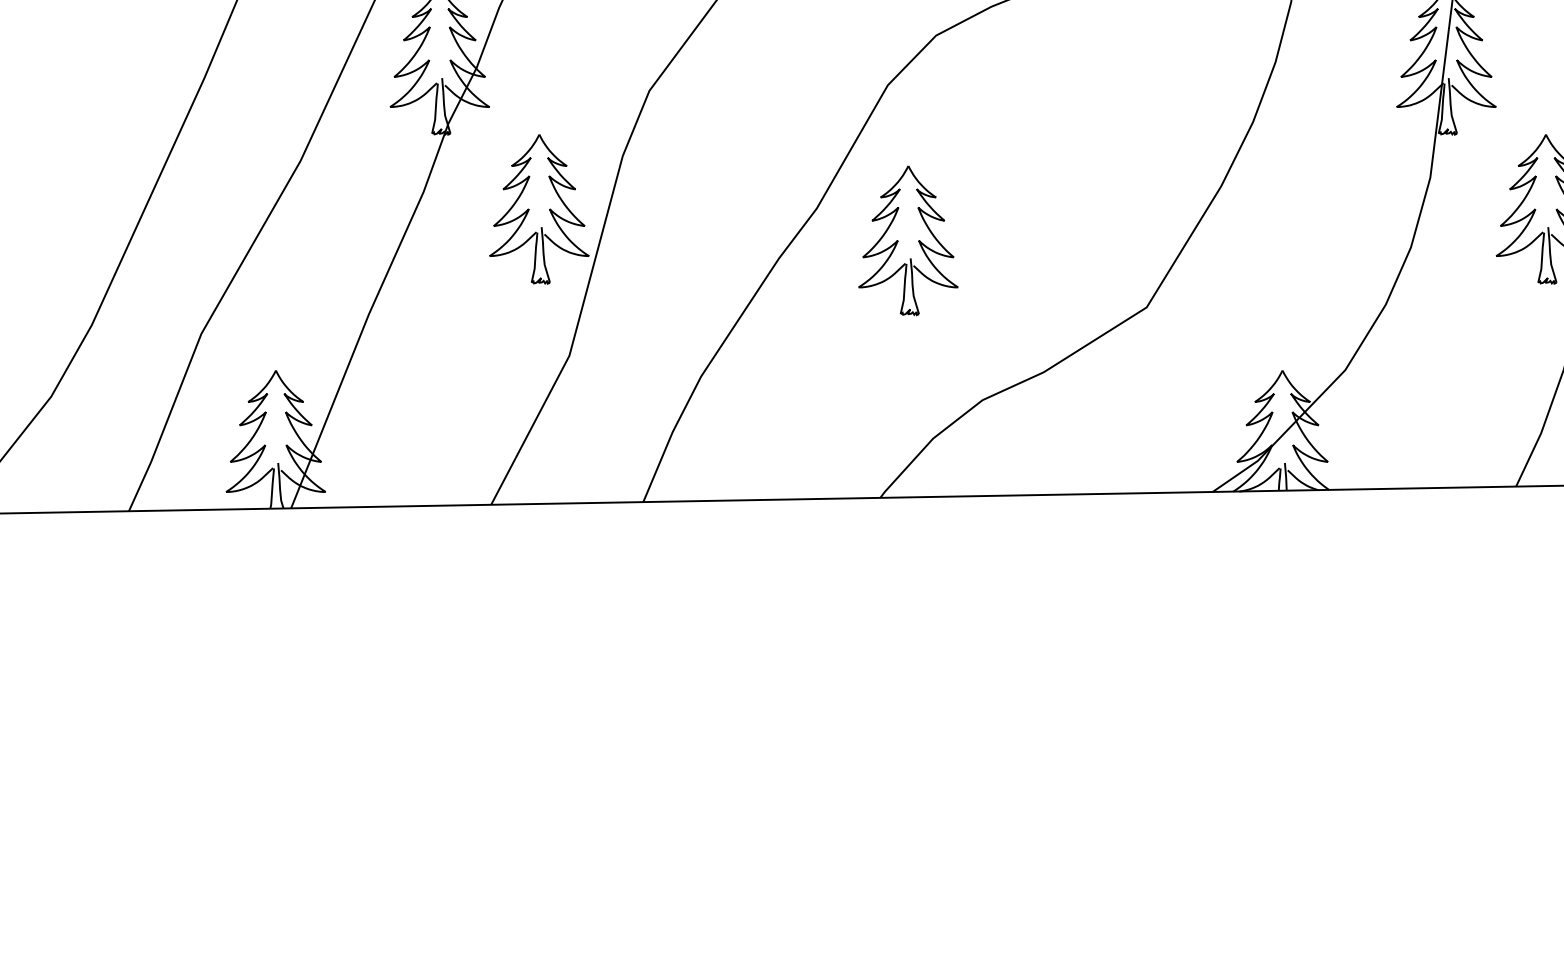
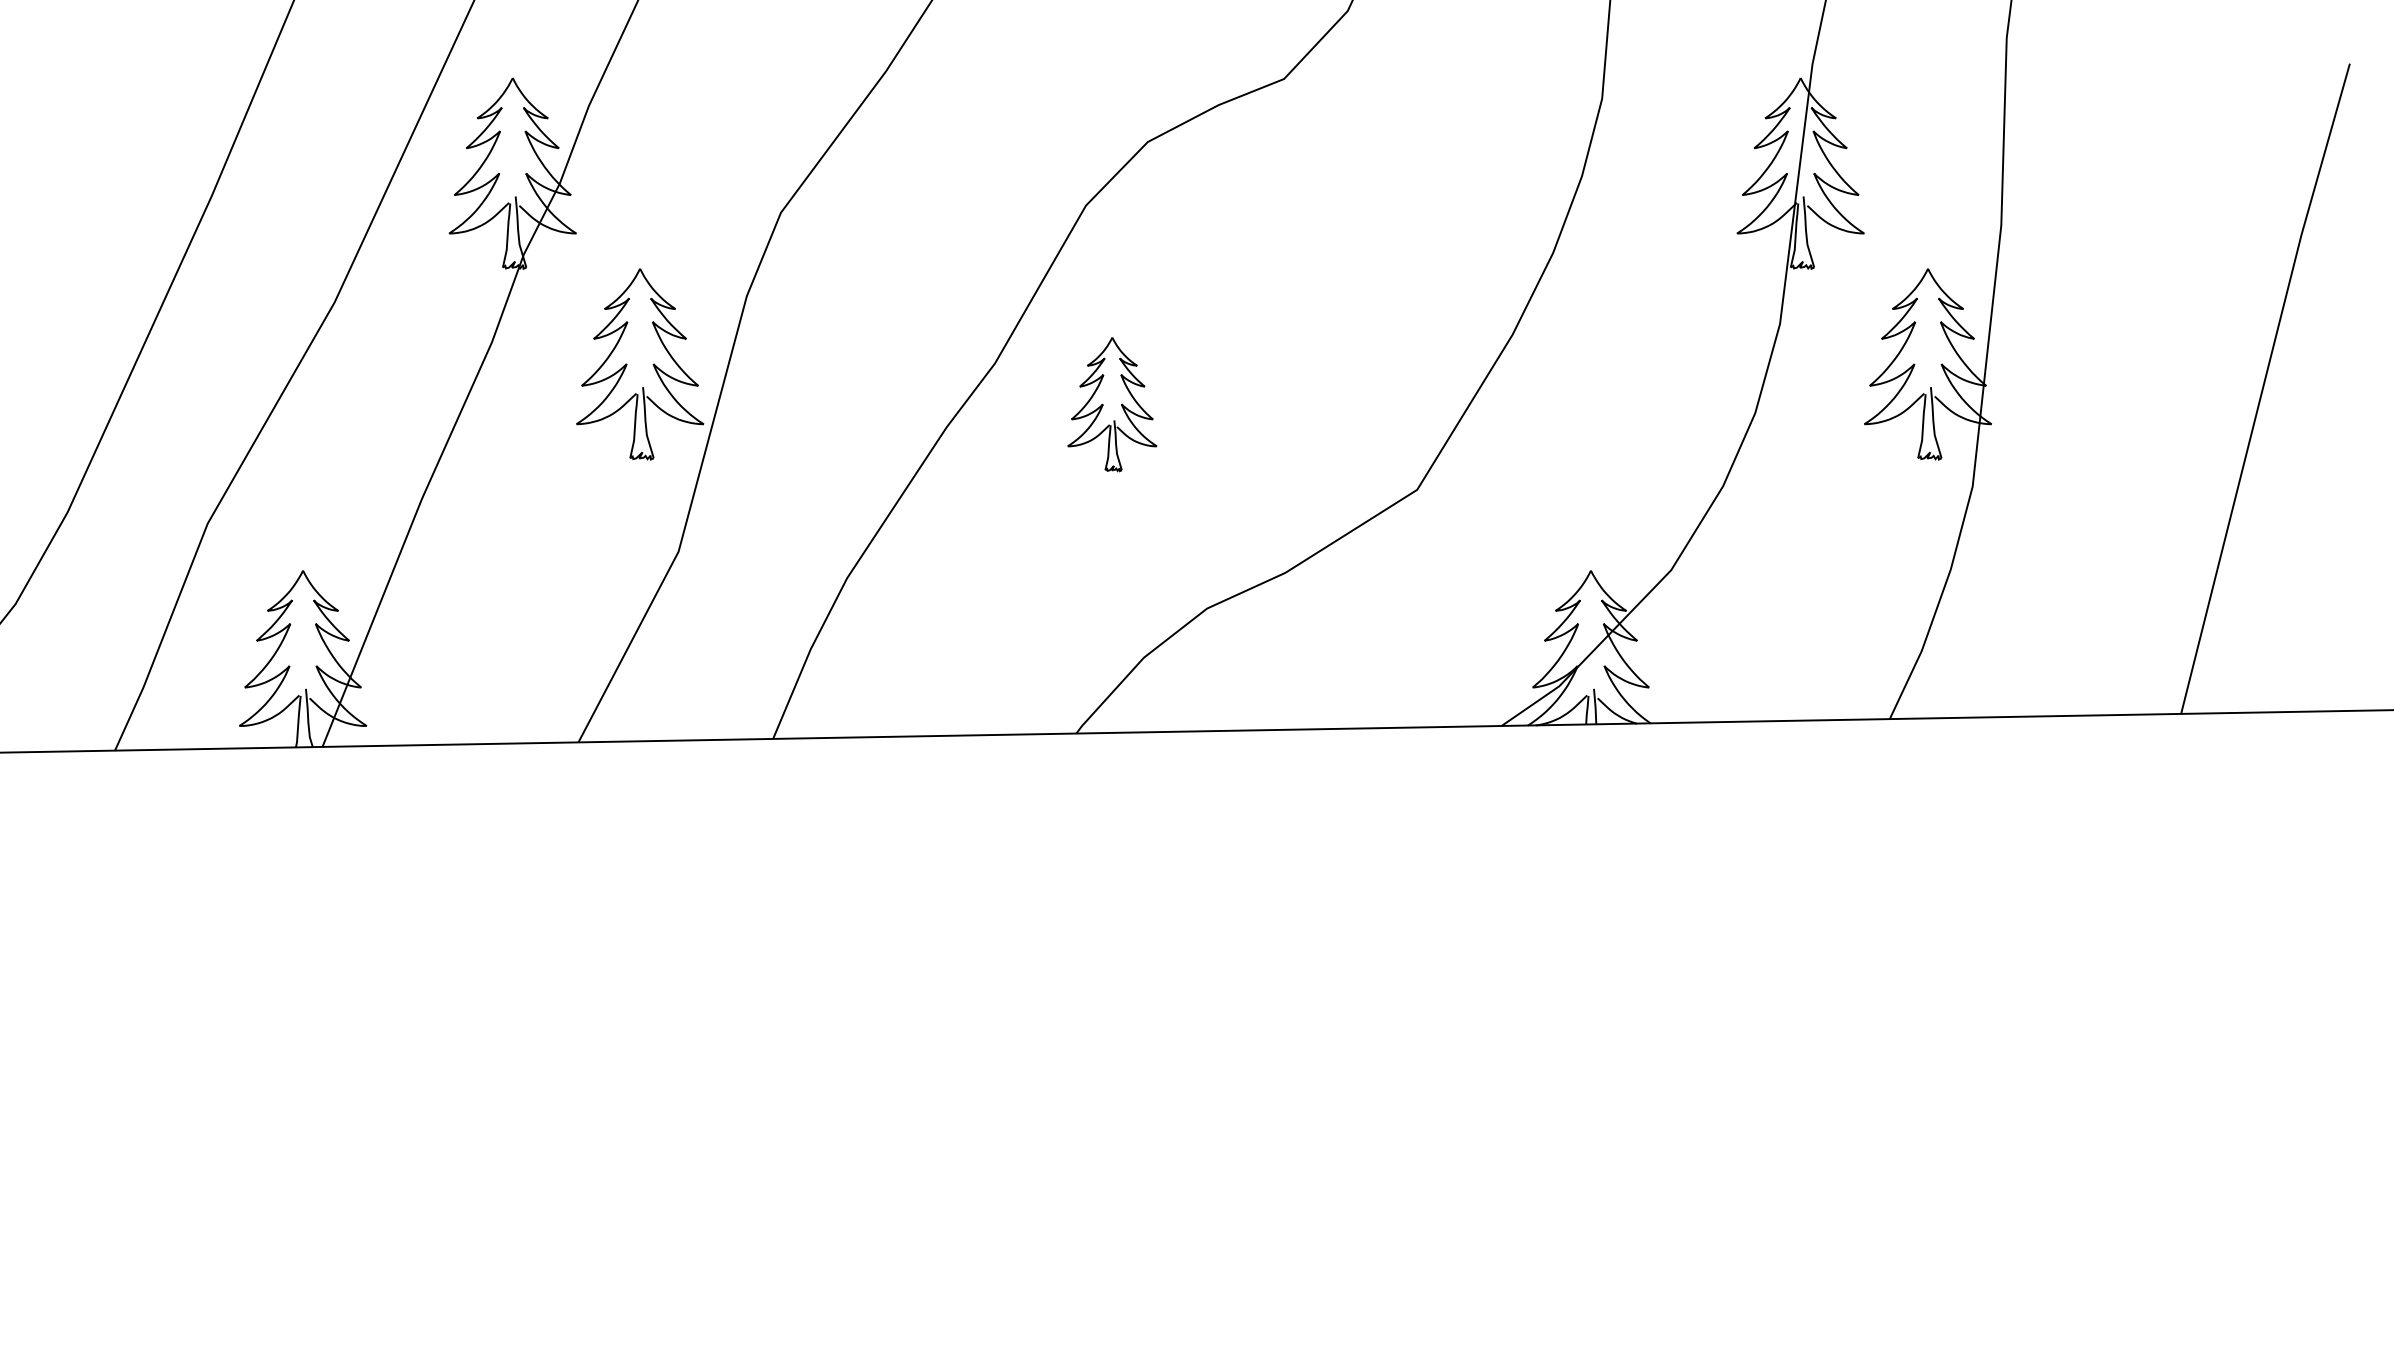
part: (908, 240) -> (1112, 404), size x0.7

